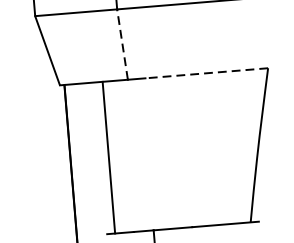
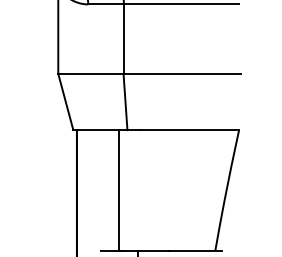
line: (122, 43) -> (125, 101), dashed -> solid
line: (207, 73) -> (190, 130), dashed -> solid
line: (109, 157) -> (119, 190), moved

